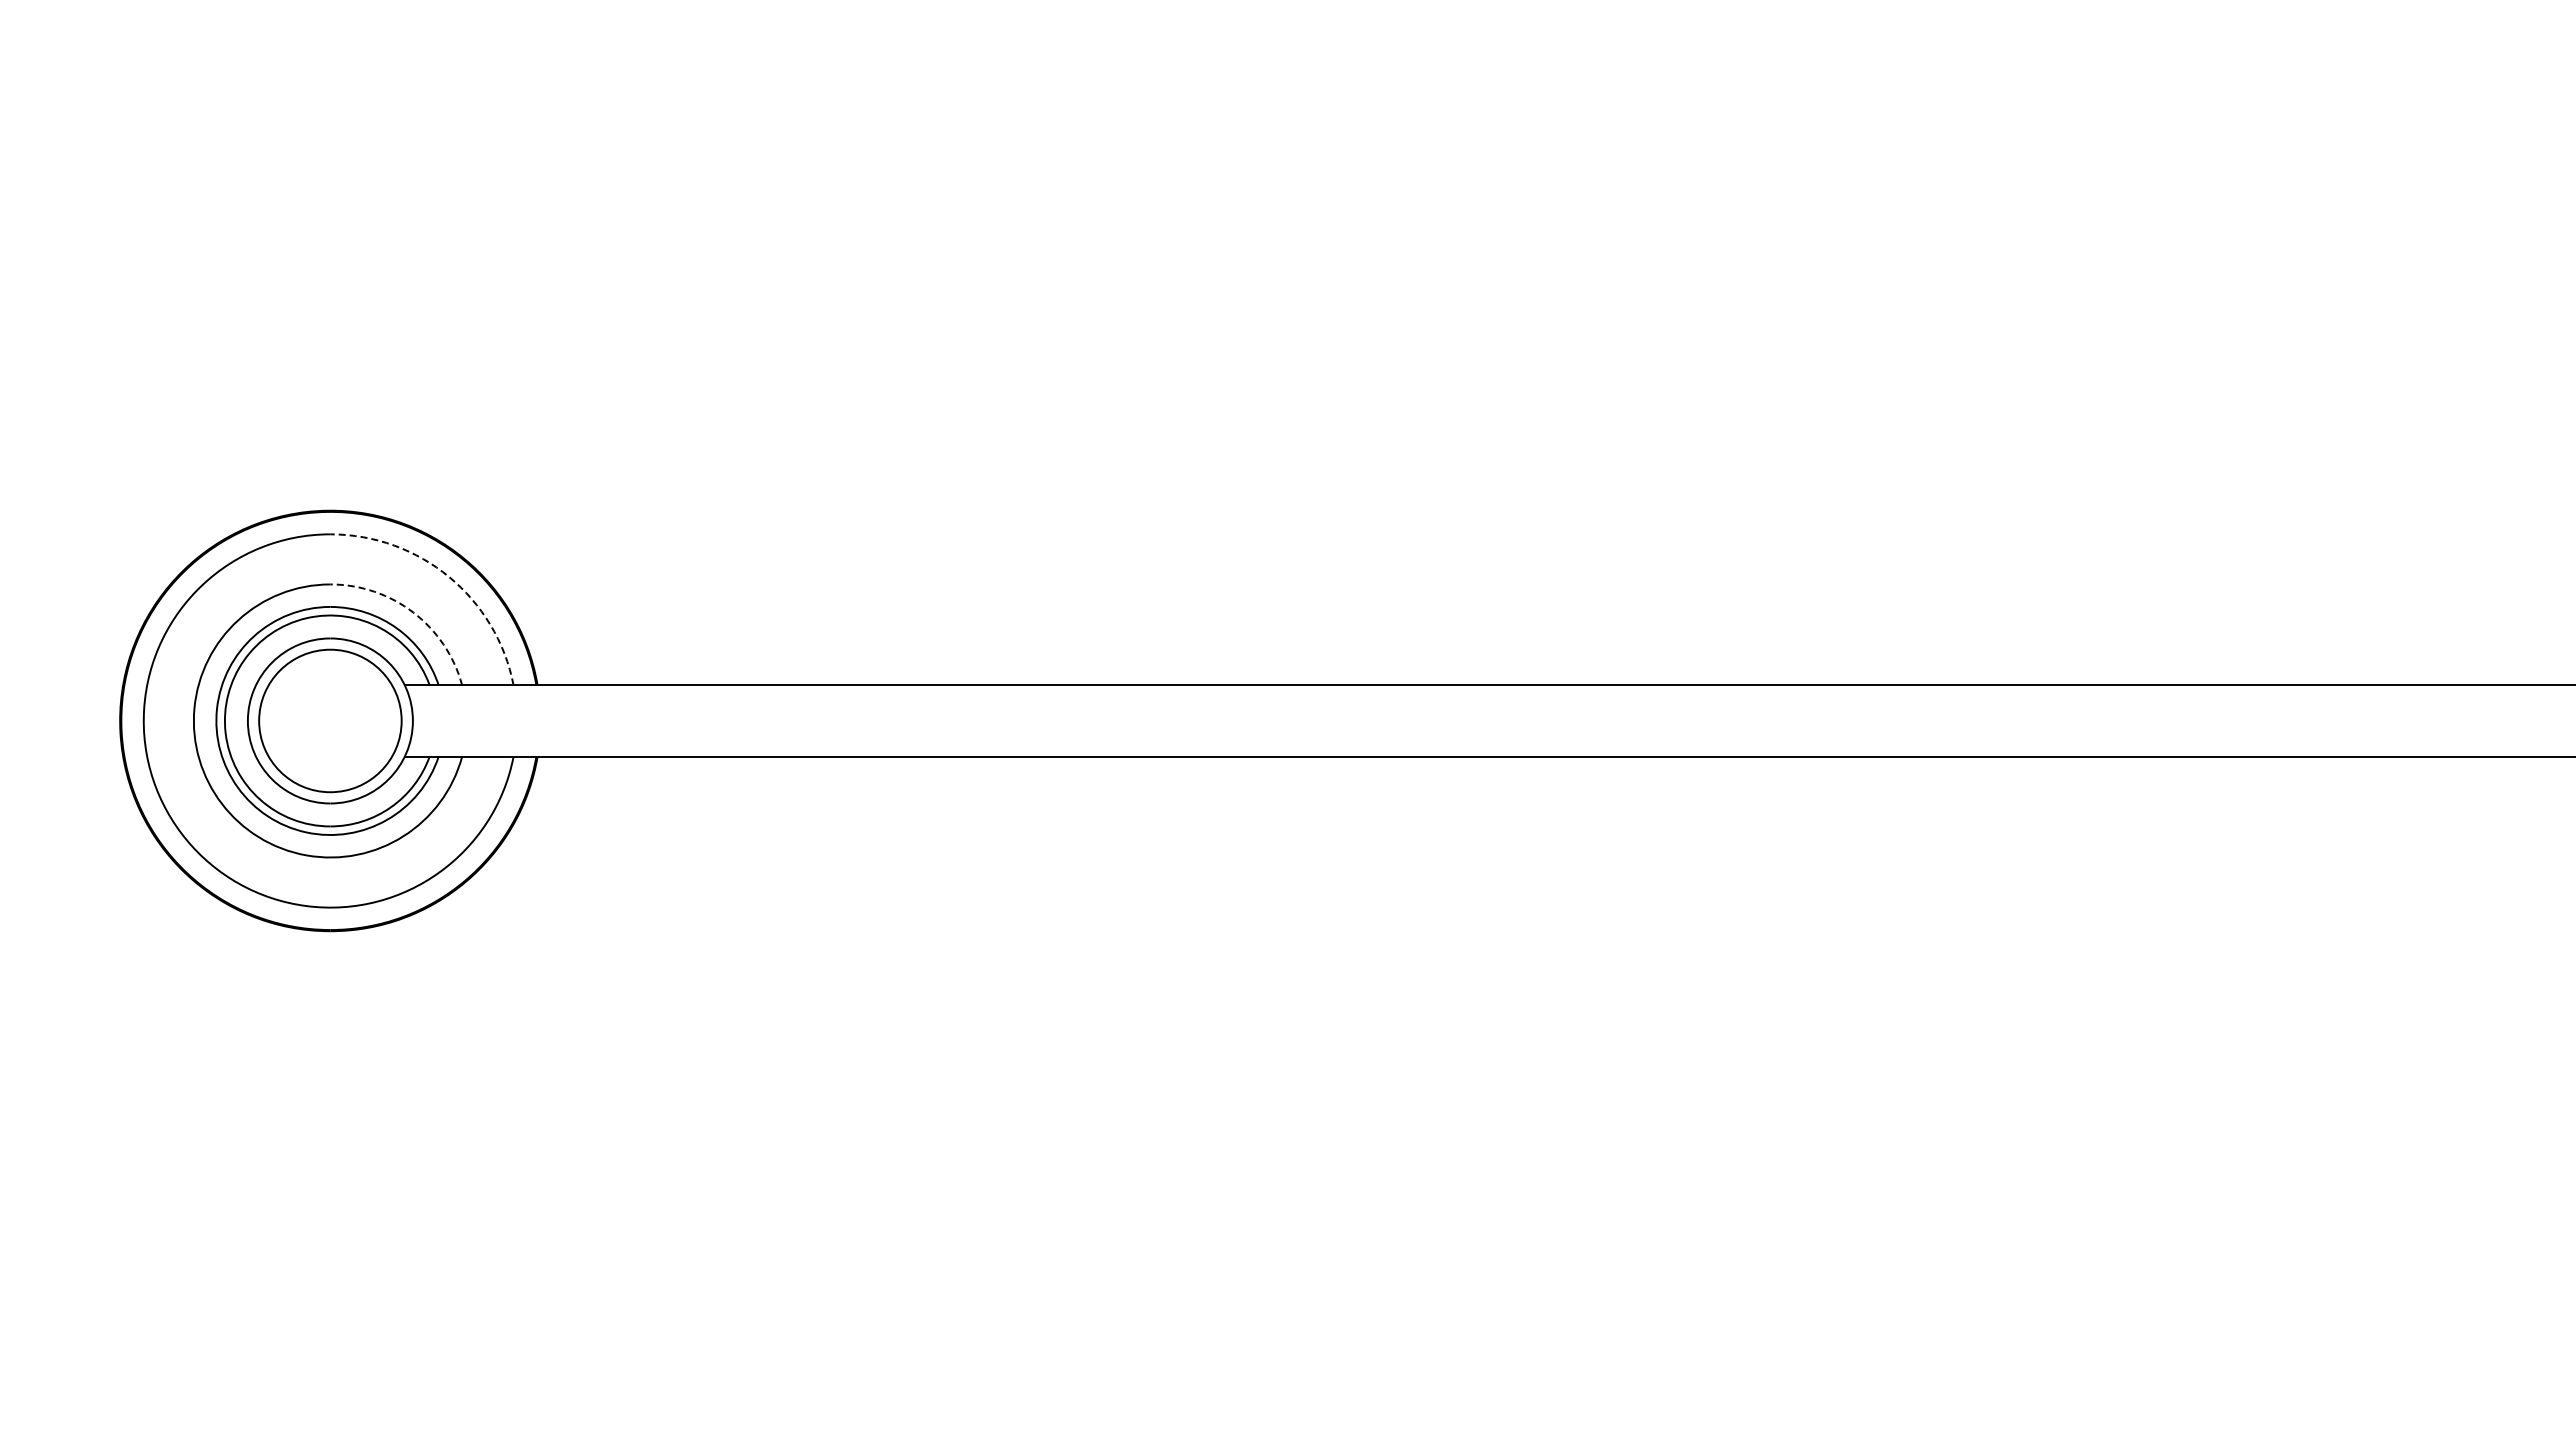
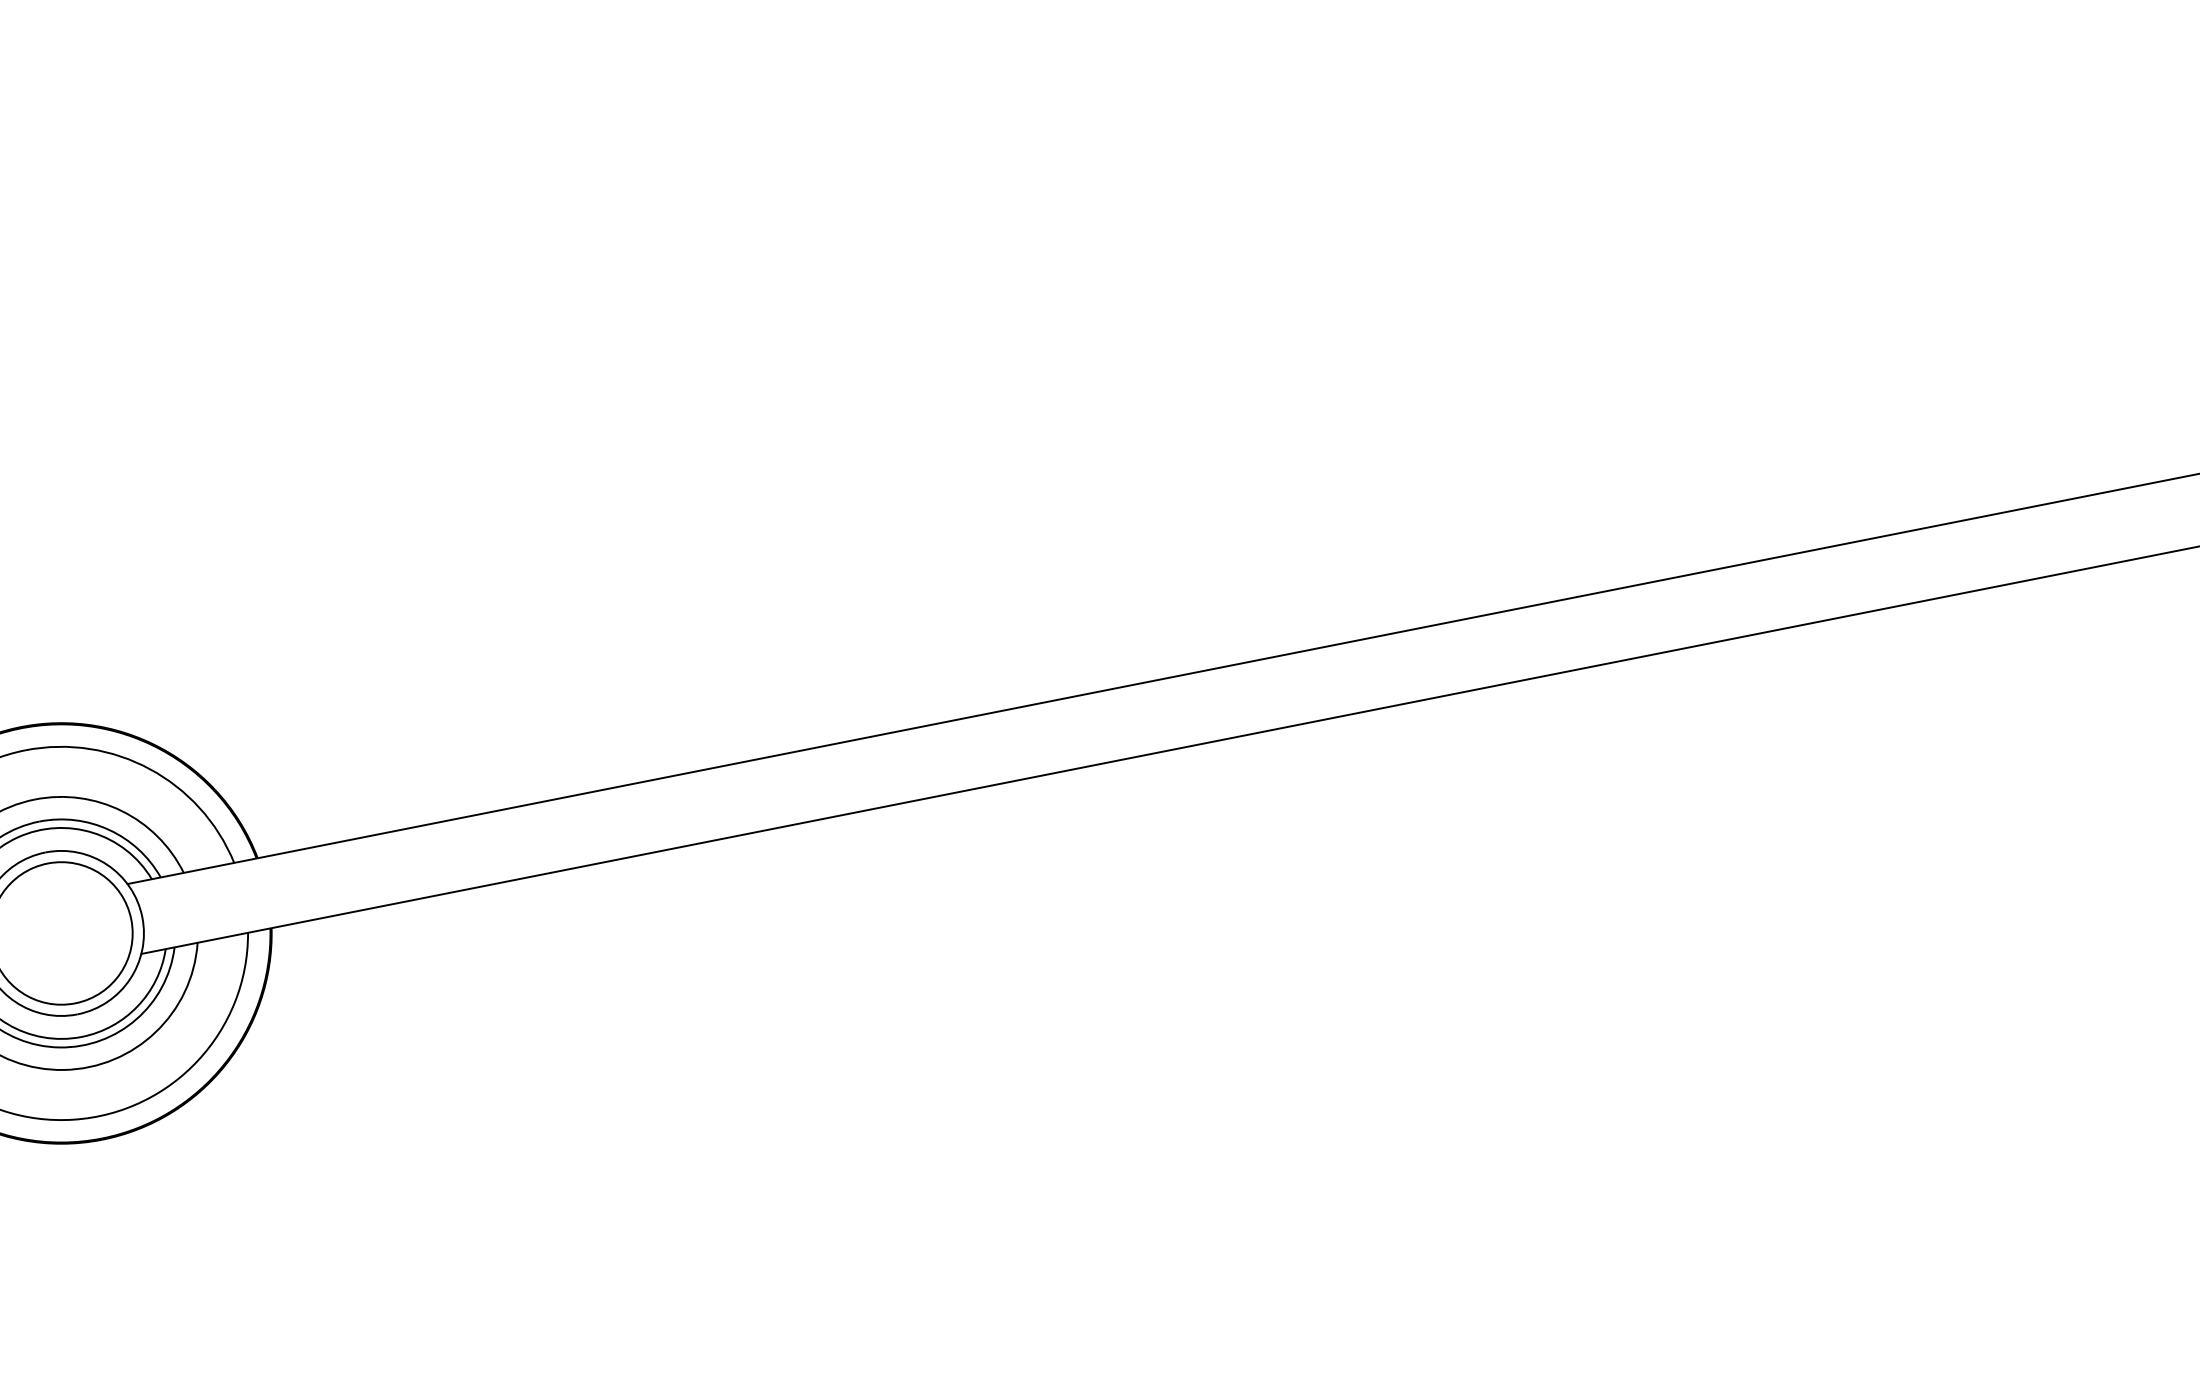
arc: (449, 576) -> (150, 768), dashed -> solid
arc: (413, 612) -> (121, 810), dashed -> solid

